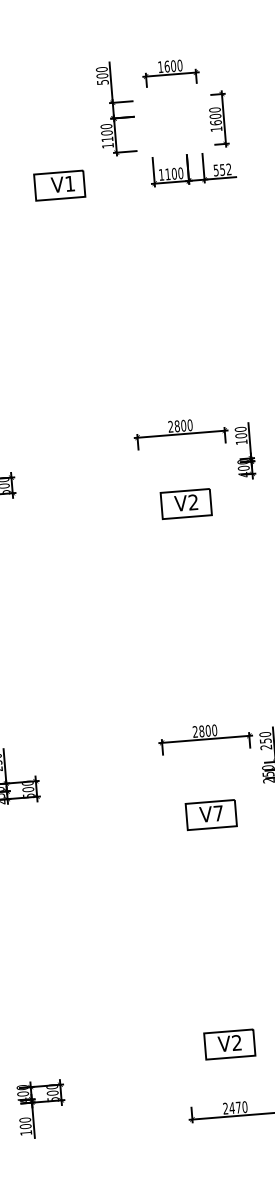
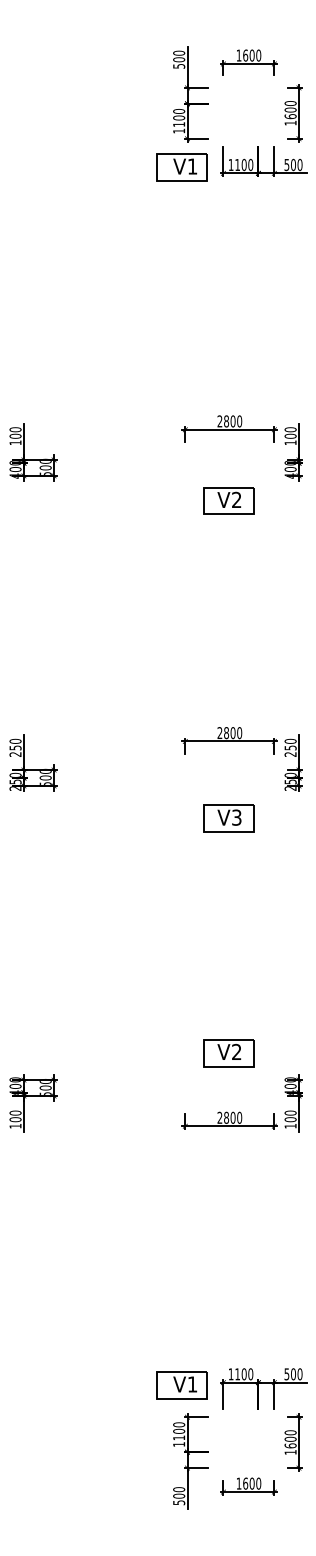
text: (225, 169) -> (296, 164), 552 -> 500
part: (59, 185) -> (181, 167), moved
text: (218, 813) -> (236, 817), V7 -> V3
text: (235, 1107) -> (229, 1117), 2470 -> 2800

